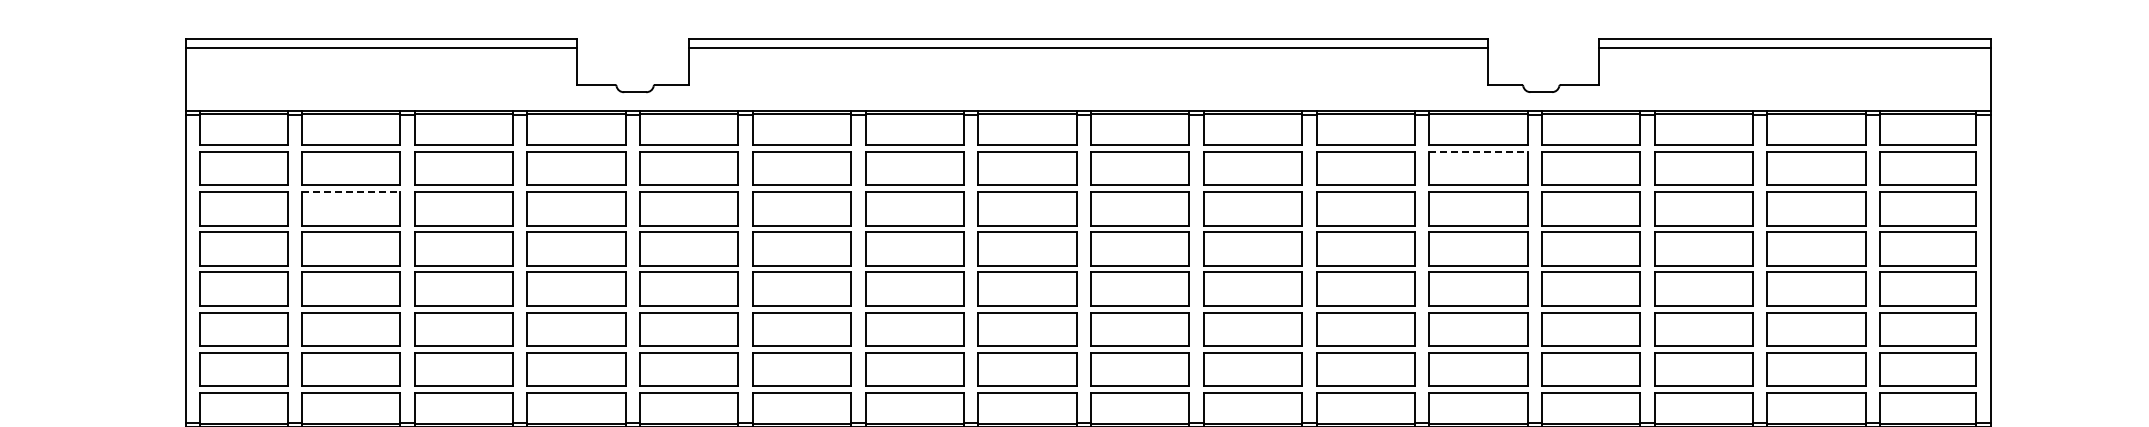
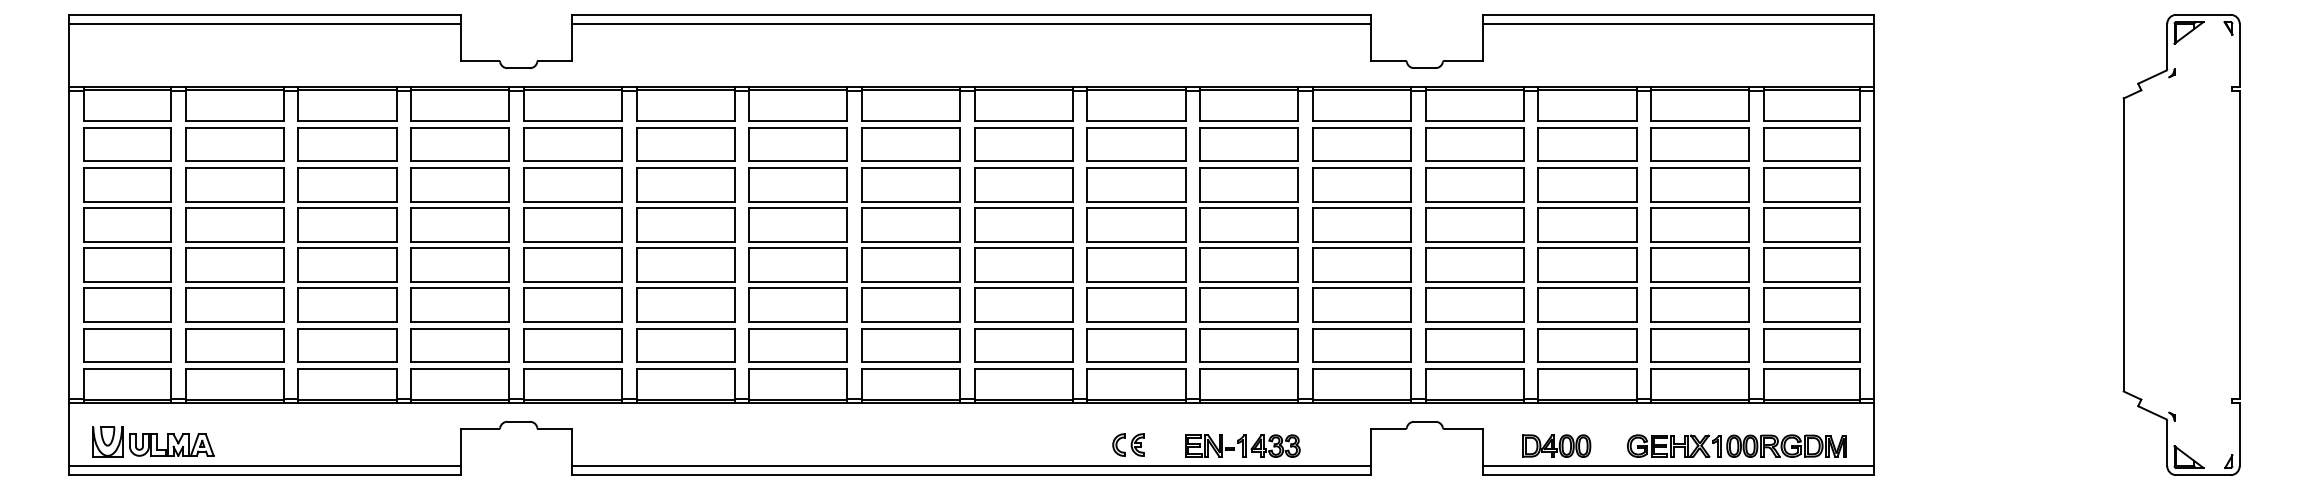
line: (1478, 151) -> (1362, 127), dashed -> solid
line: (351, 191) -> (235, 167), dashed -> solid

